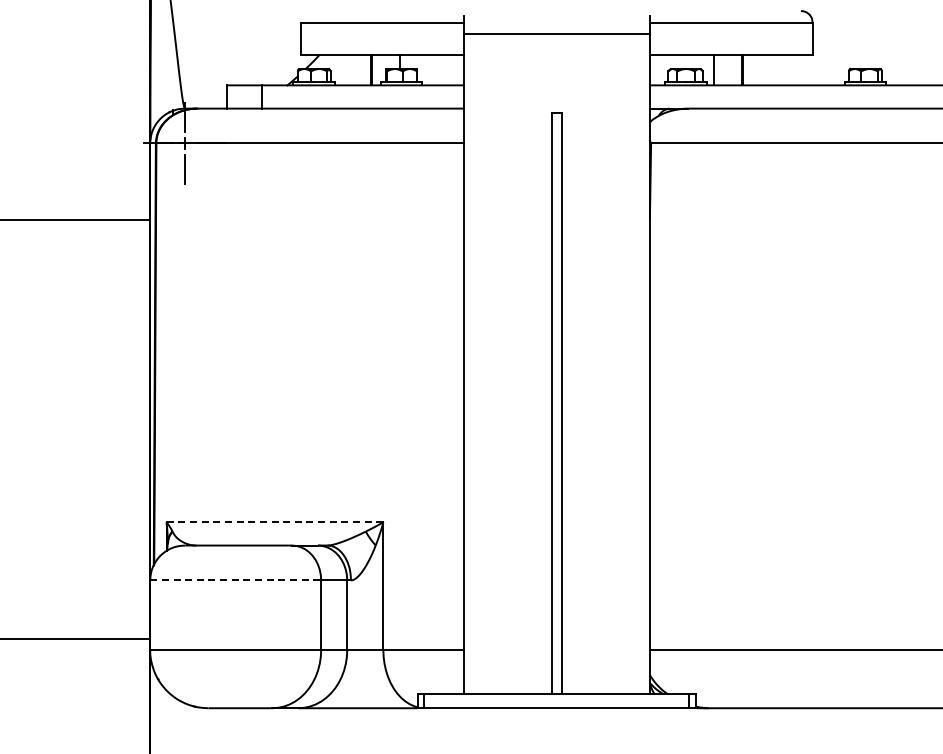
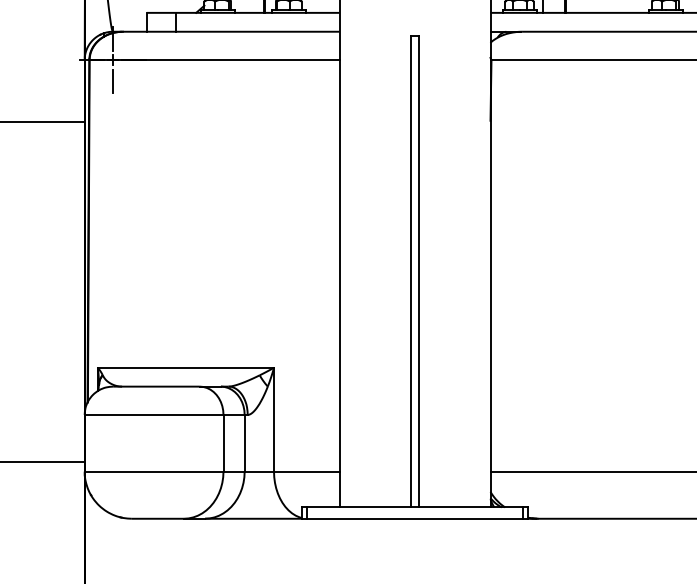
line: (274, 522) -> (185, 367), dashed -> solid
line: (236, 580) -> (154, 415), dashed -> solid

